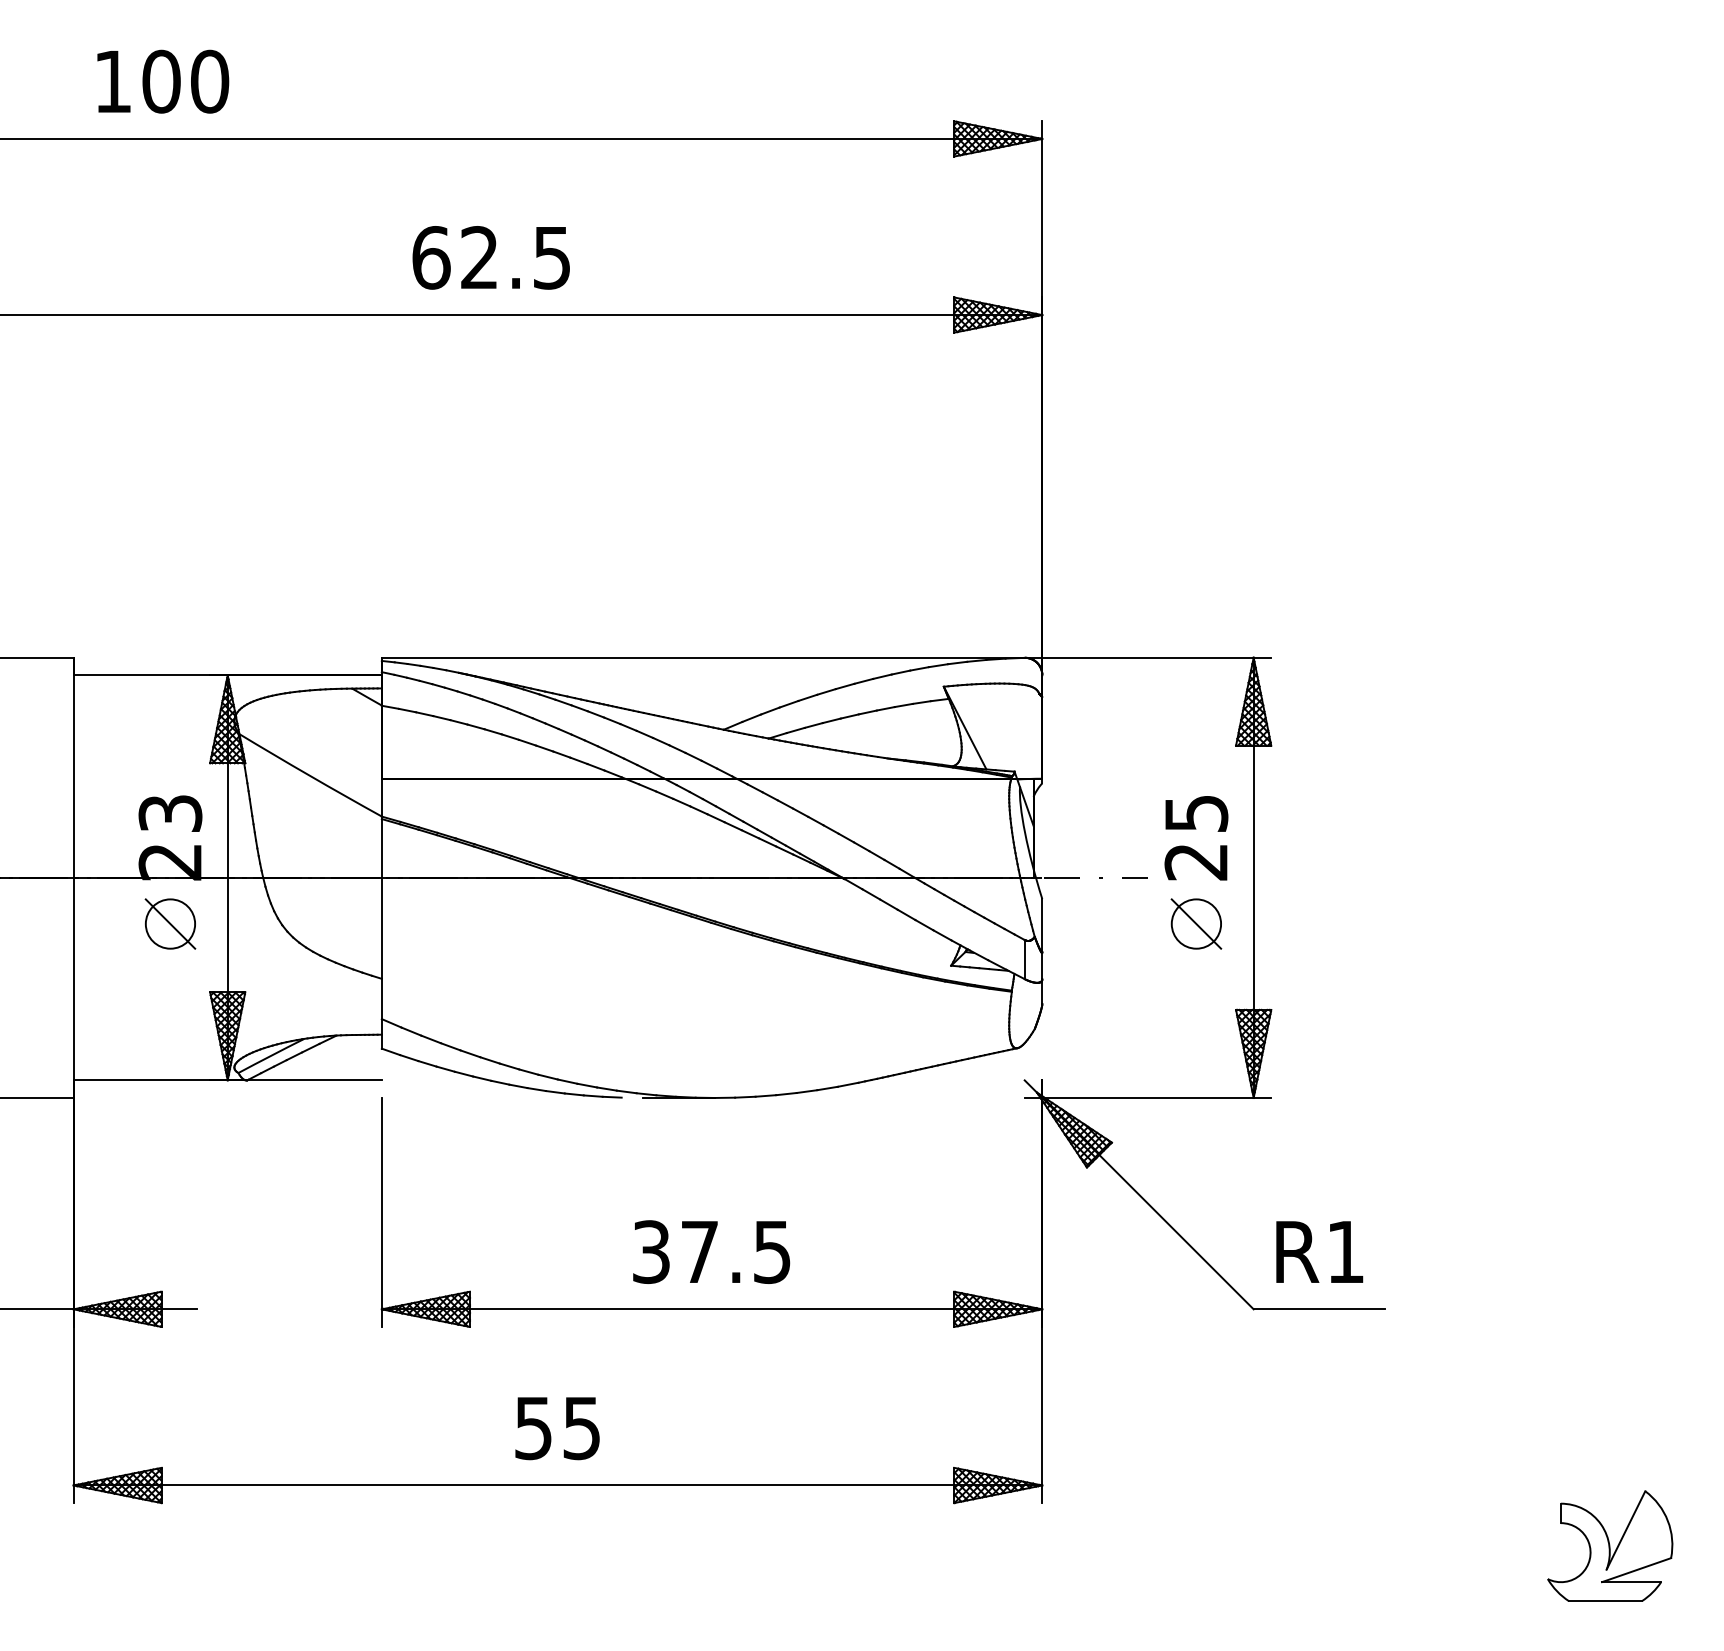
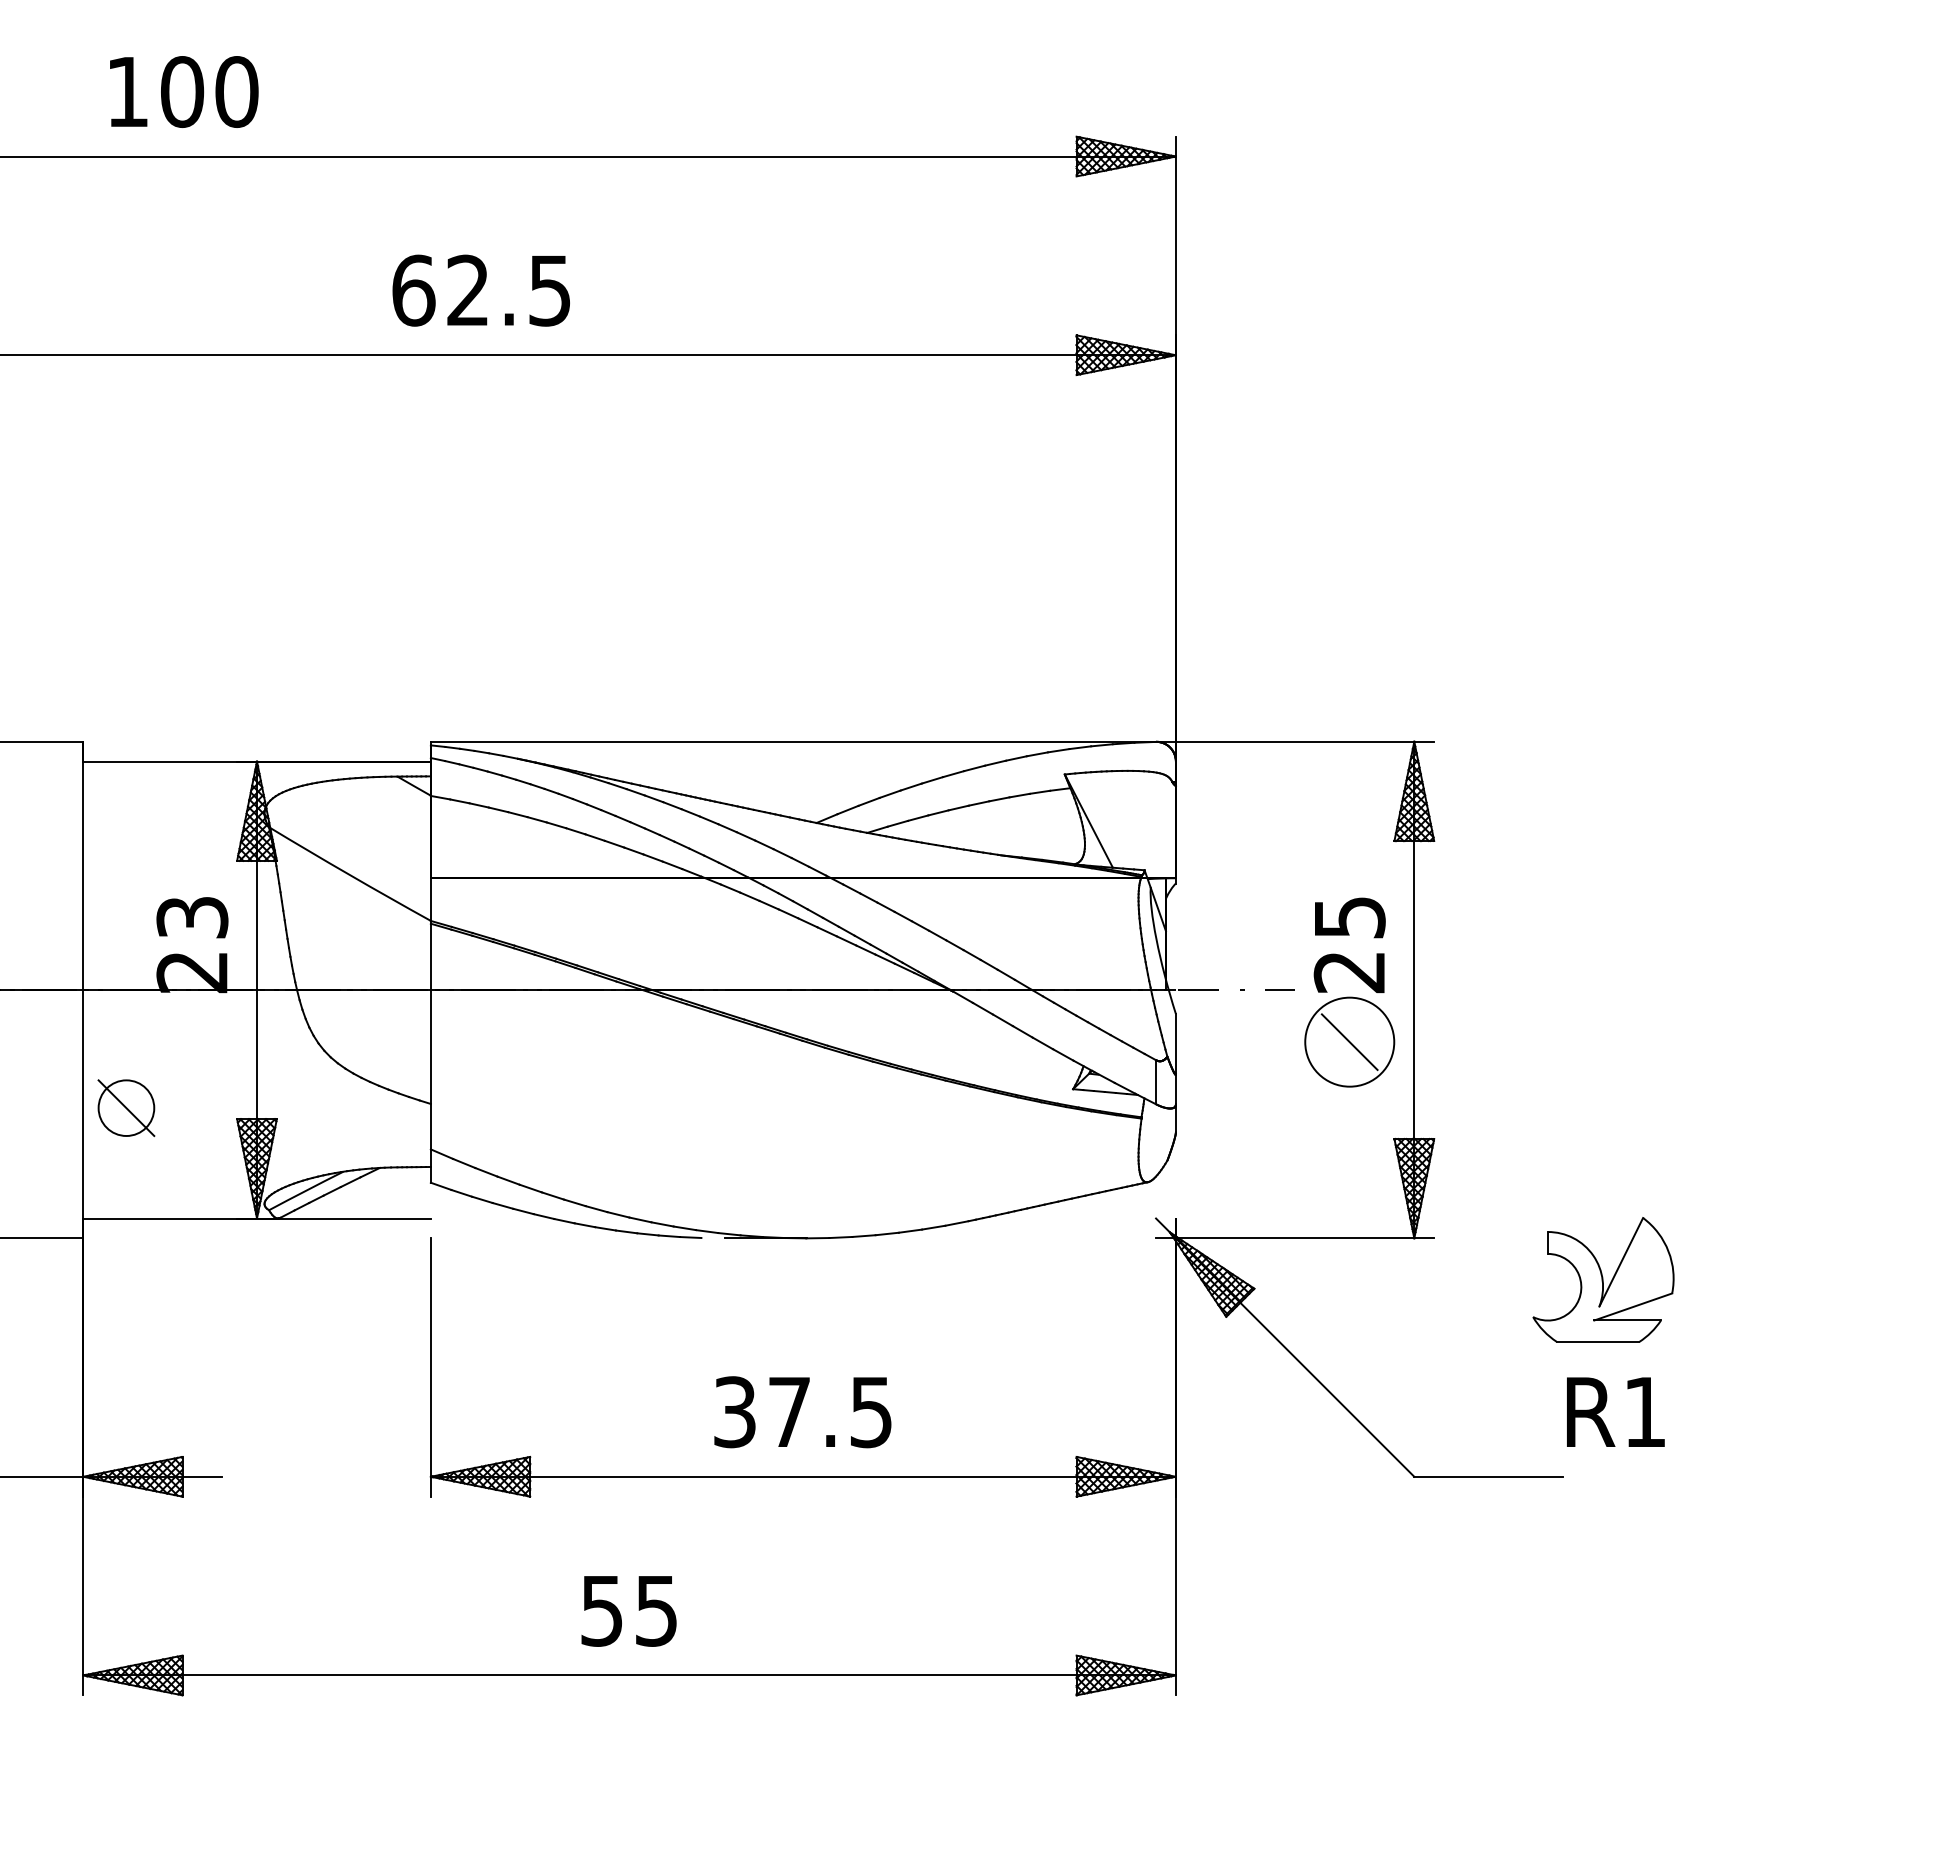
text: (490, 257) -> (480, 290), moved
circle: (1196, 923) -> (1349, 1041), size x1.6
part: (170, 924) -> (126, 1108), moved
text: (1319, 1251) -> (1615, 1411), moved
part: (1610, 1545) -> (1603, 1279), moved

